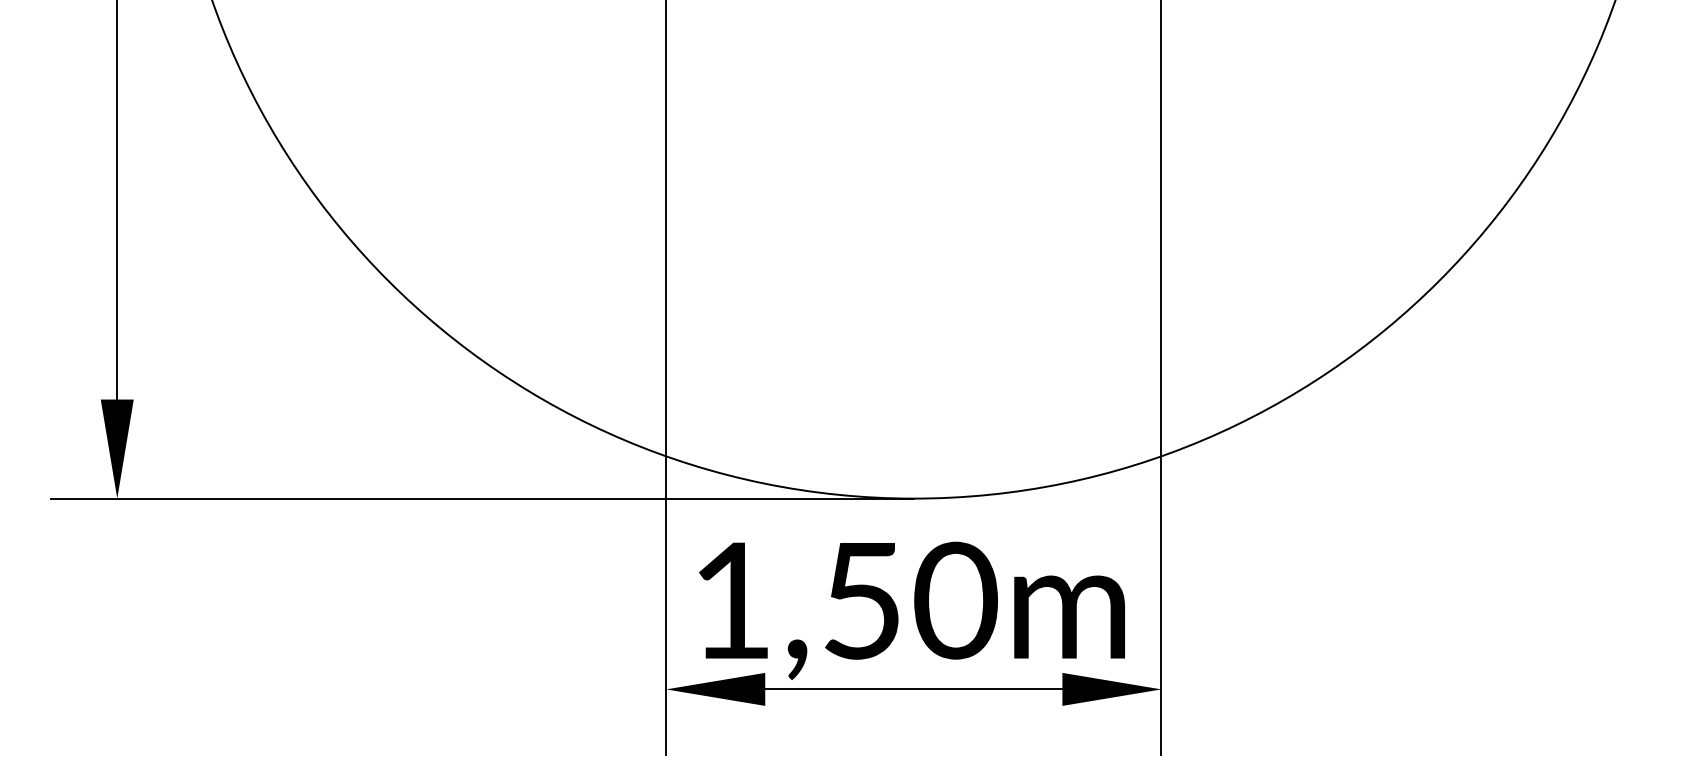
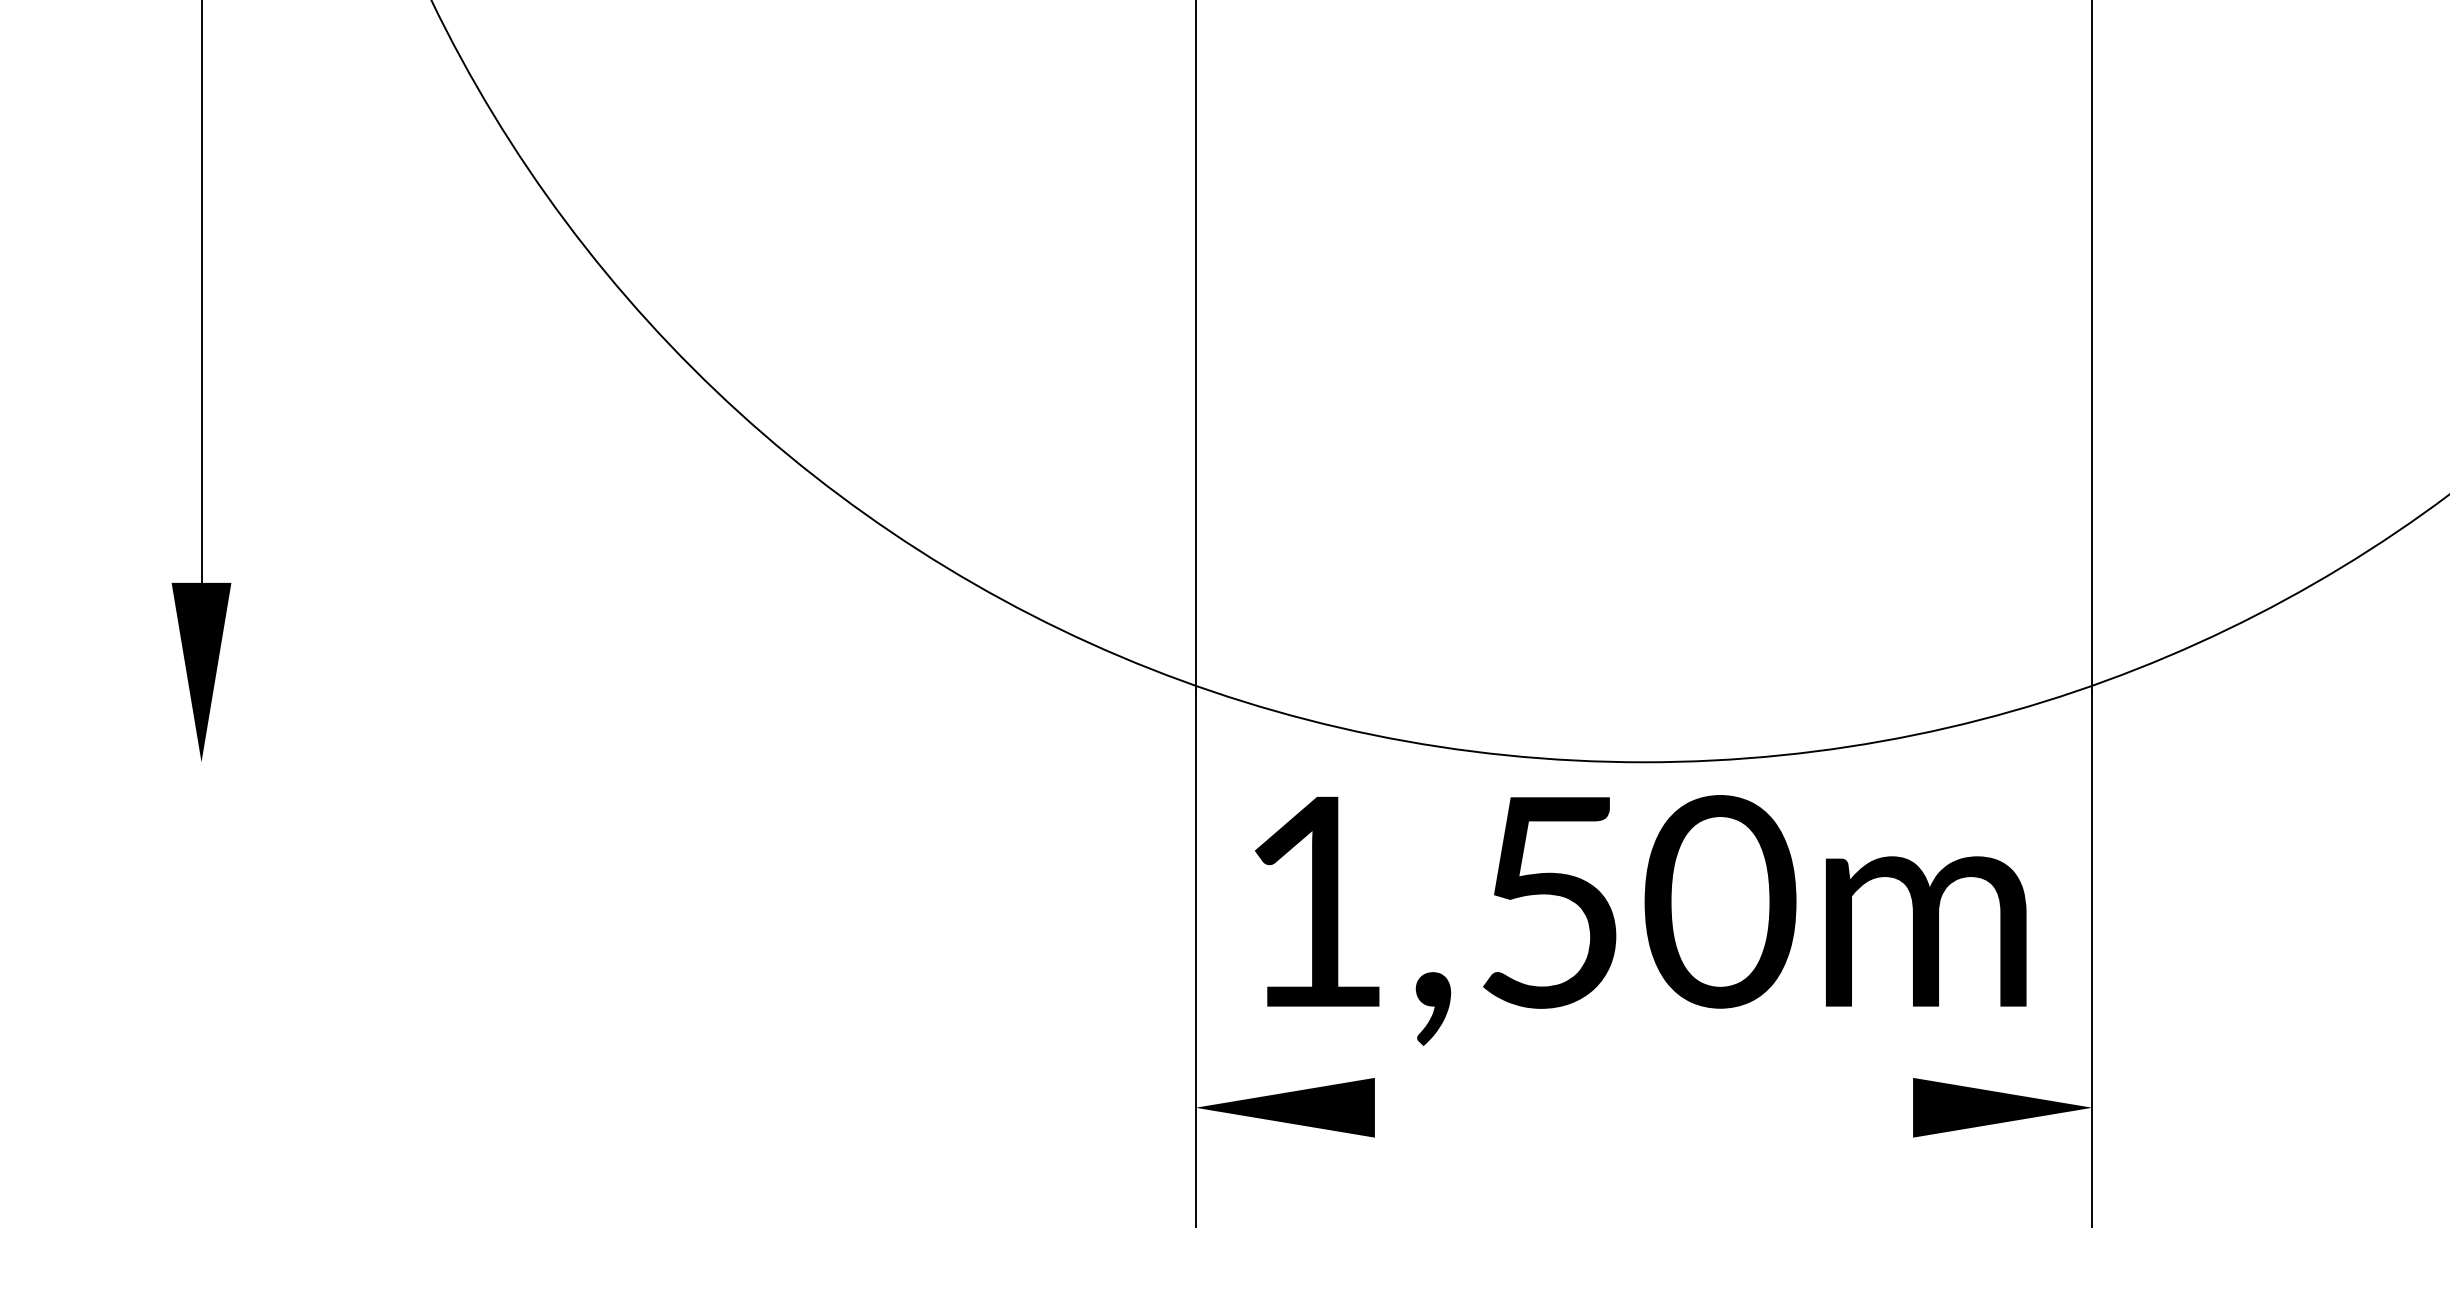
line: (482, 498) -> (862, 762), removed
text: (911, 610) -> (1639, 919), moved
line: (913, 689) -> (1643, 1107), removed

